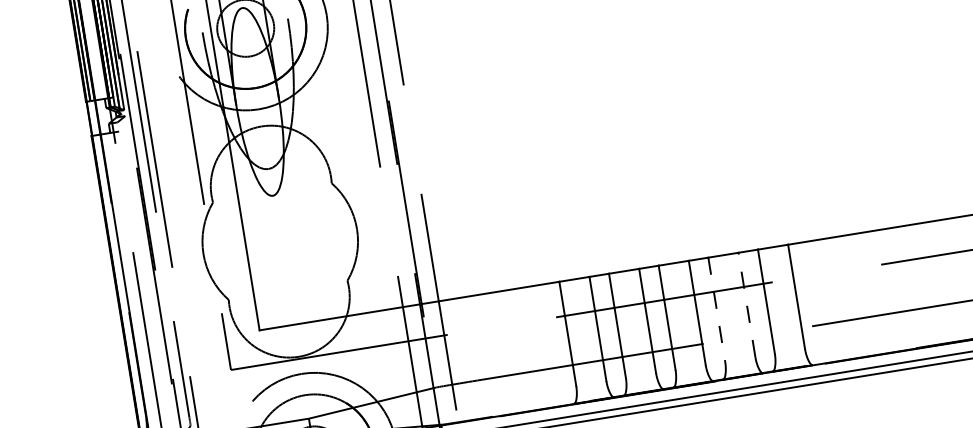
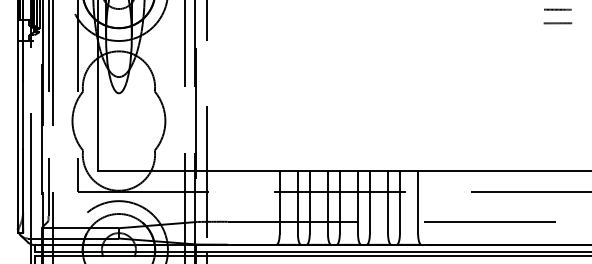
line: (747, 304) -> (388, 202), dashed -> solid
line: (716, 309) -> (369, 202), dashed -> solid

